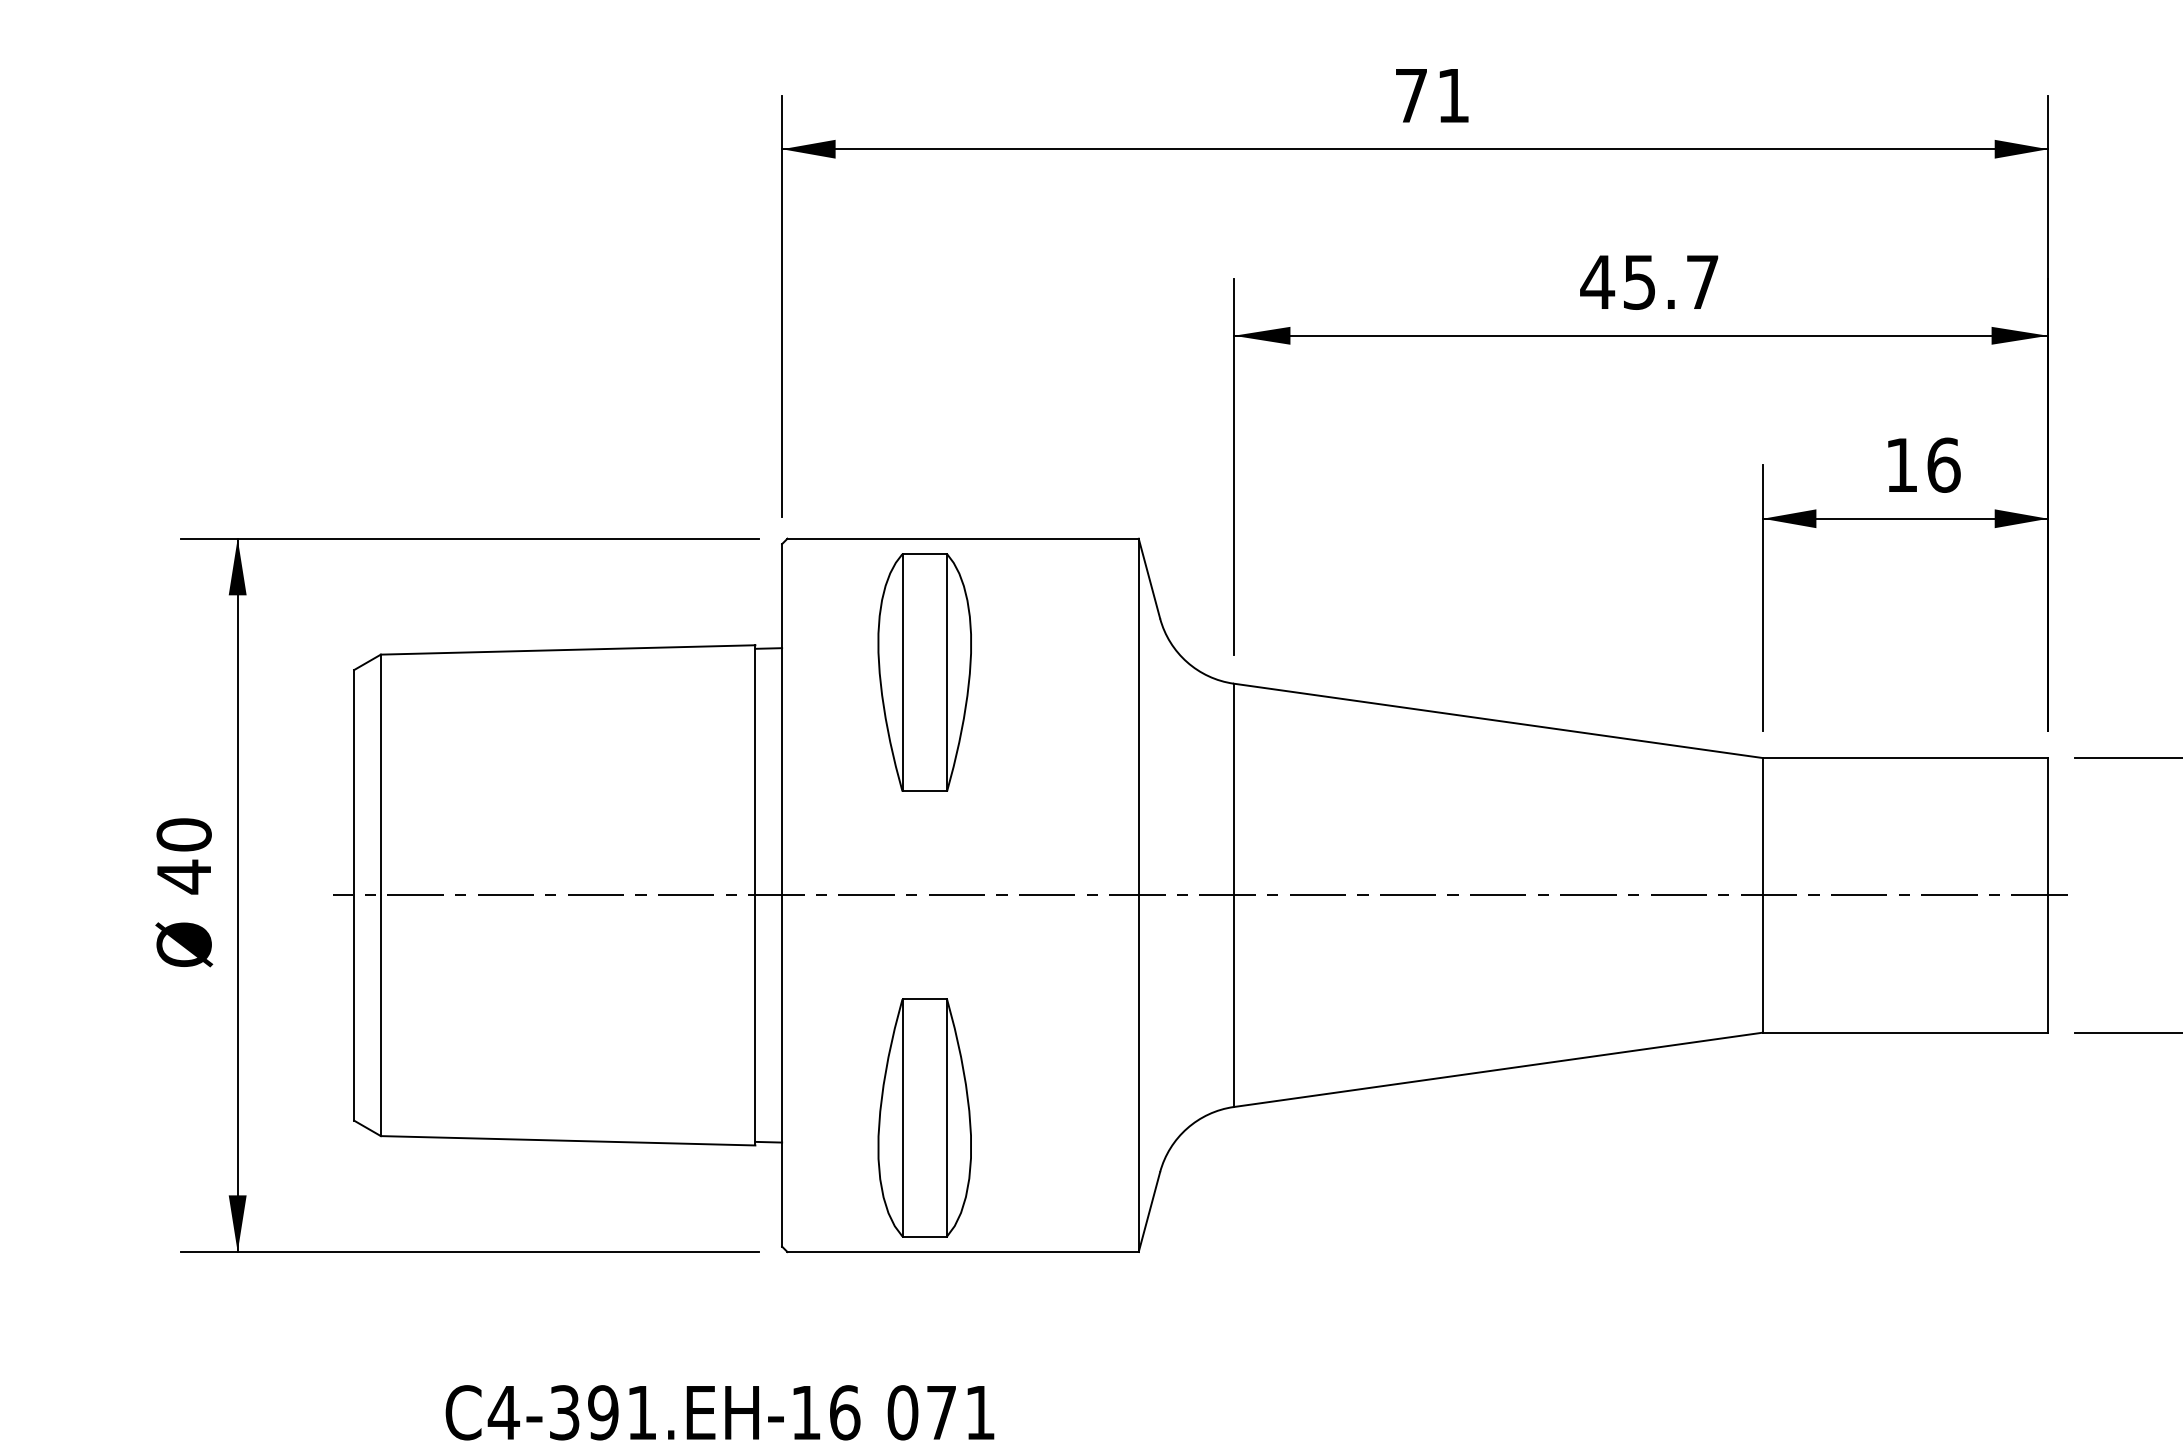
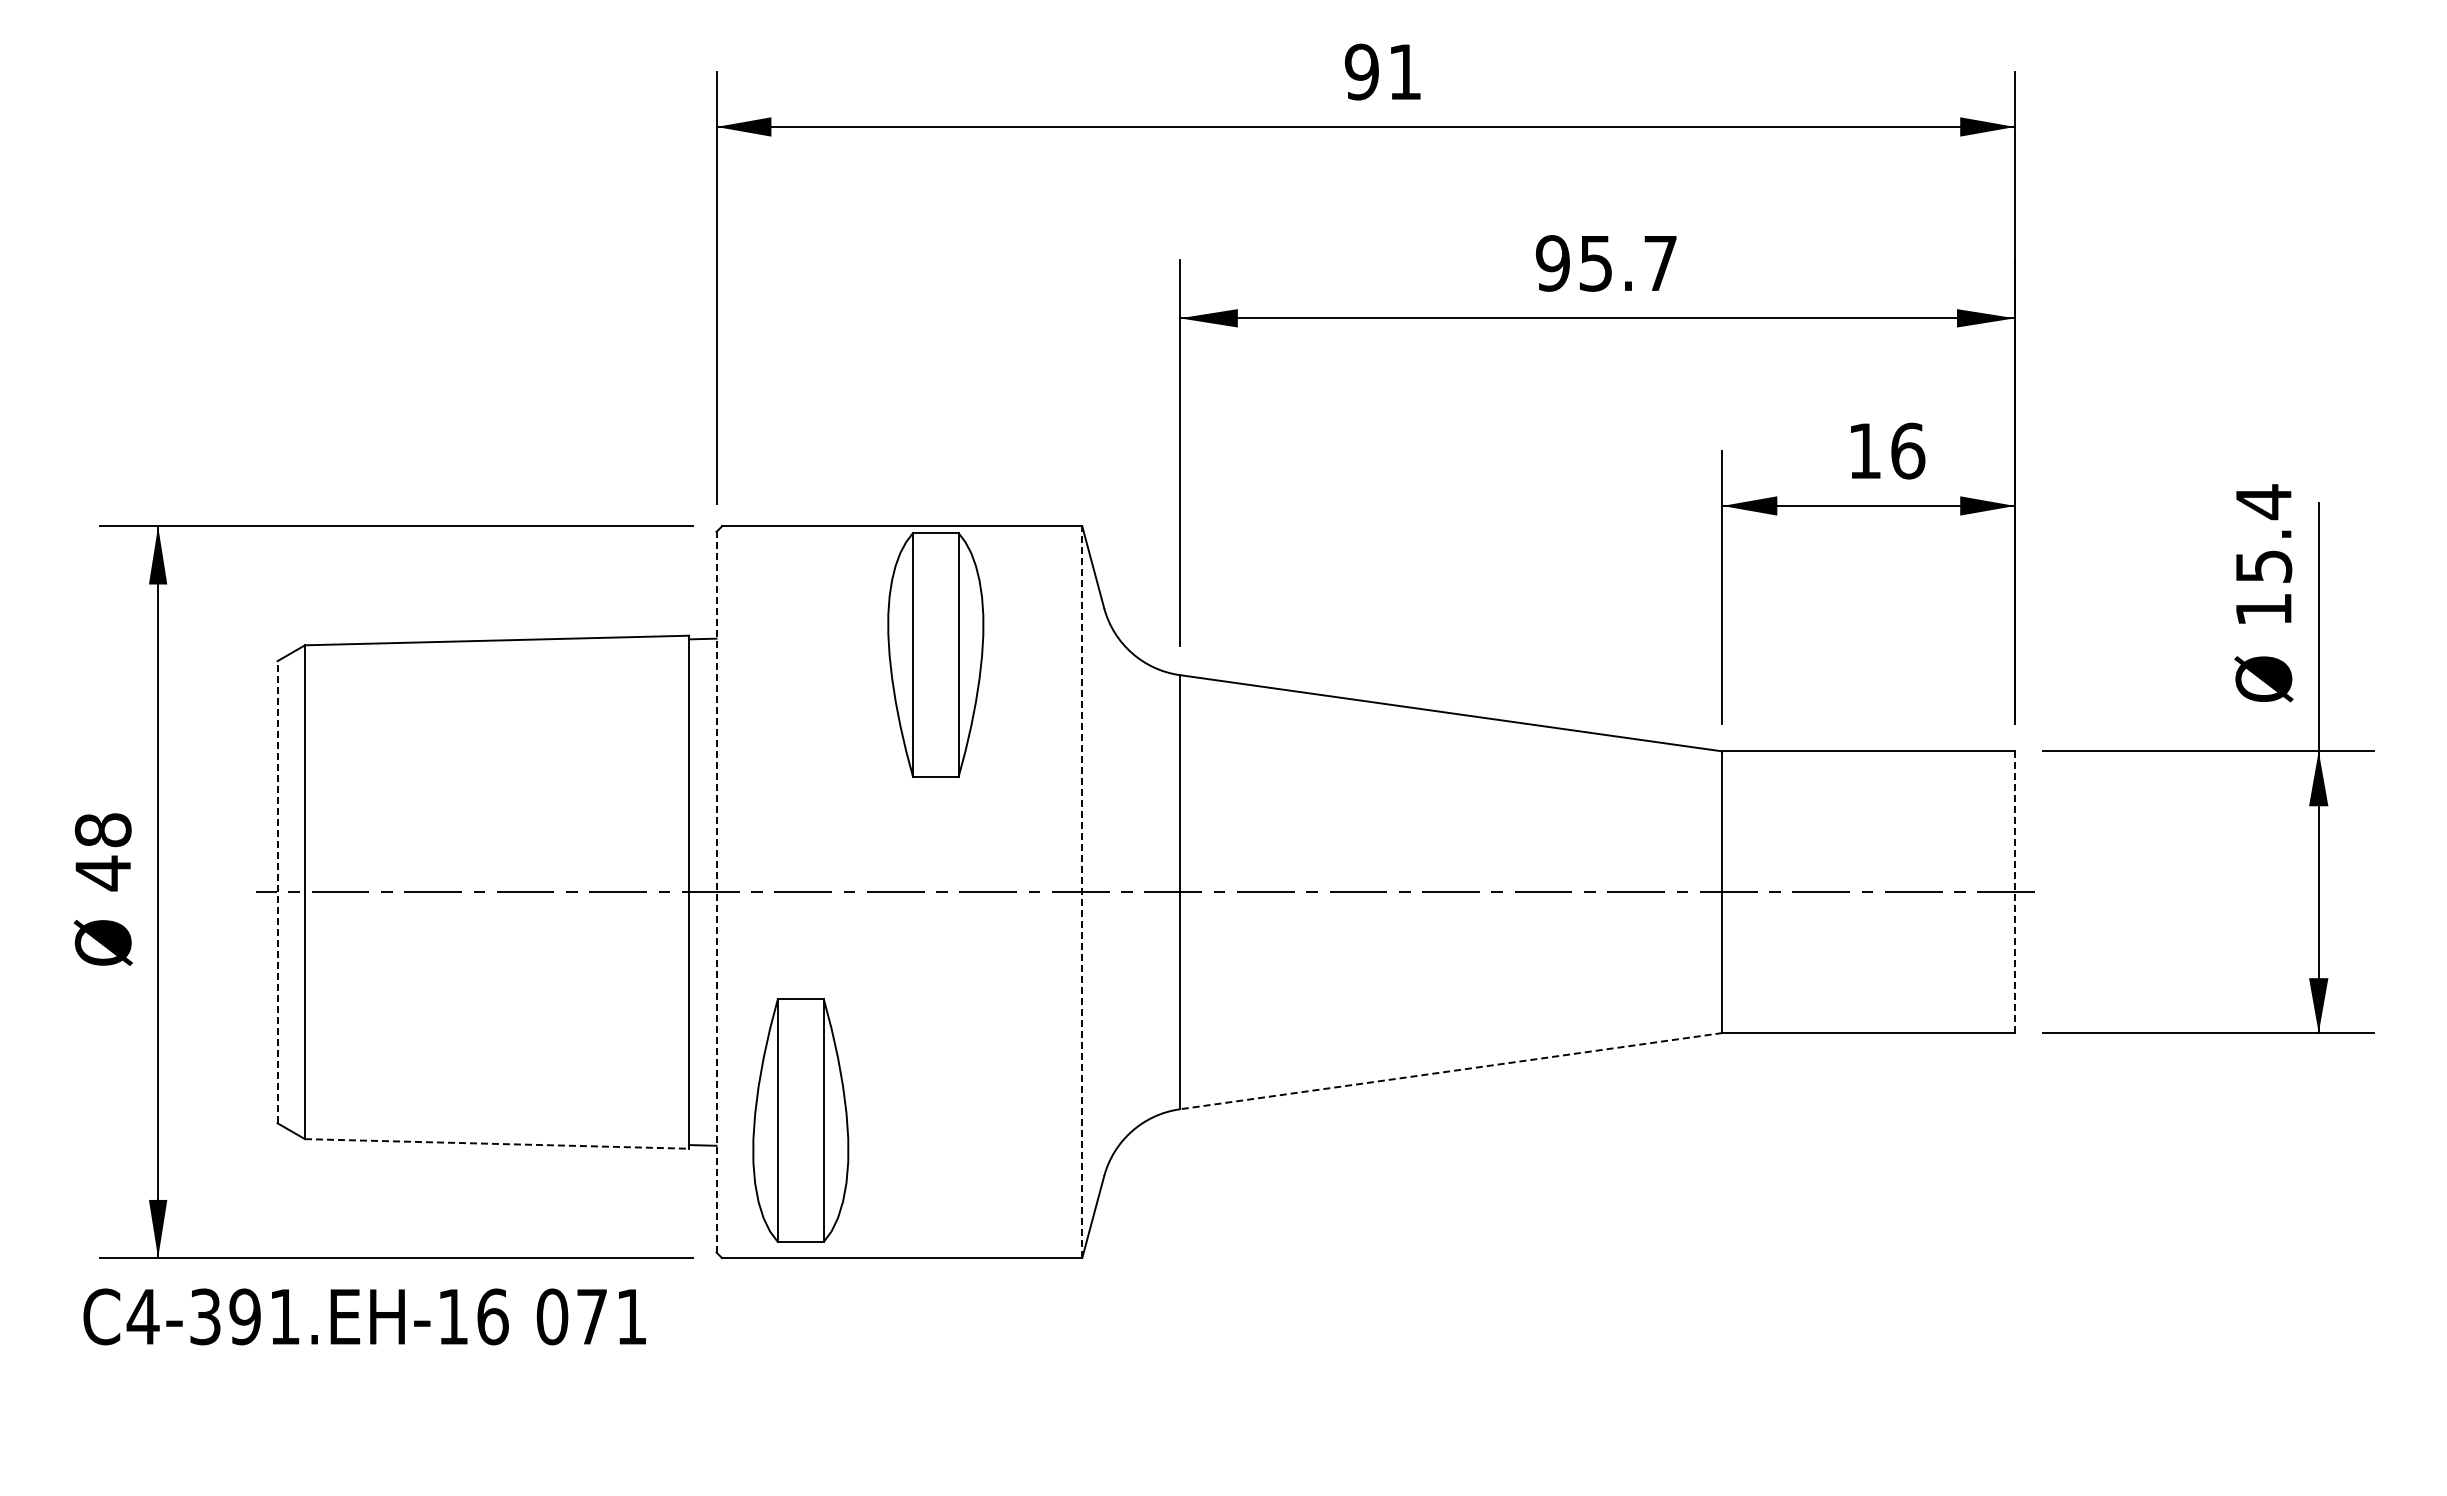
text: (1410, 95) -> (1361, 71), 71 -> 91
text: (1597, 282) -> (1552, 263), 45.7 -> 95.7
part: (924, 672) -> (935, 654), moved
text: (184, 835) -> (103, 830), 40 -> 48
line: (354, 894) -> (277, 891), solid -> dashed
line: (782, 894) -> (716, 891), solid -> dashed
line: (1138, 895) -> (1082, 892), solid -> dashed
line: (2048, 895) -> (2015, 892), solid -> dashed
line: (1498, 1070) -> (1451, 1071), solid -> dashed
part: (924, 1117) -> (800, 1120), moved
line: (568, 1140) -> (497, 1143), solid -> dashed
text: (719, 1412) -> (364, 1316), moved

